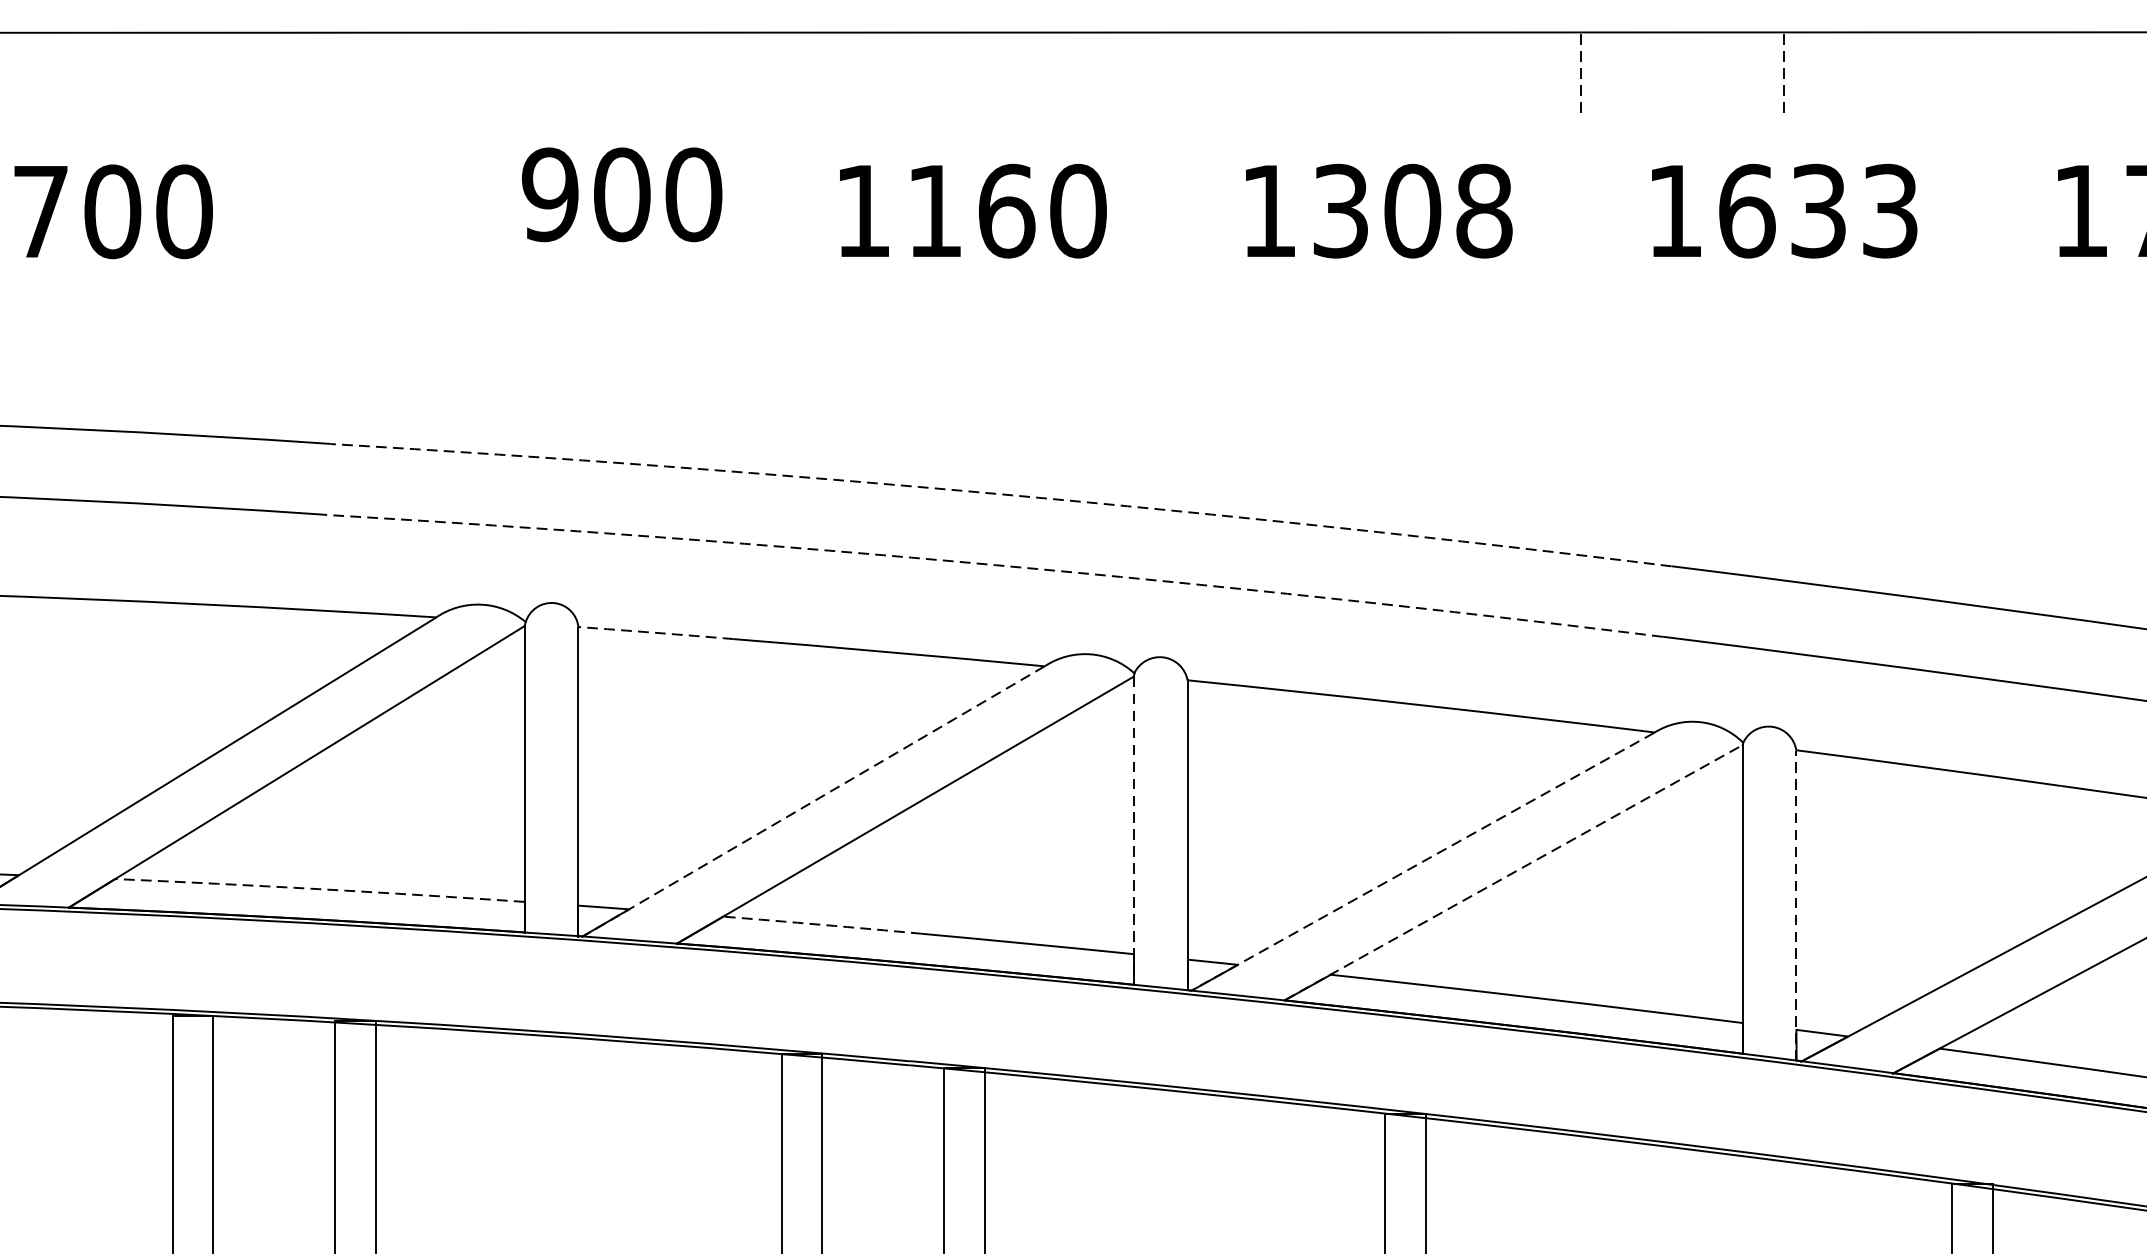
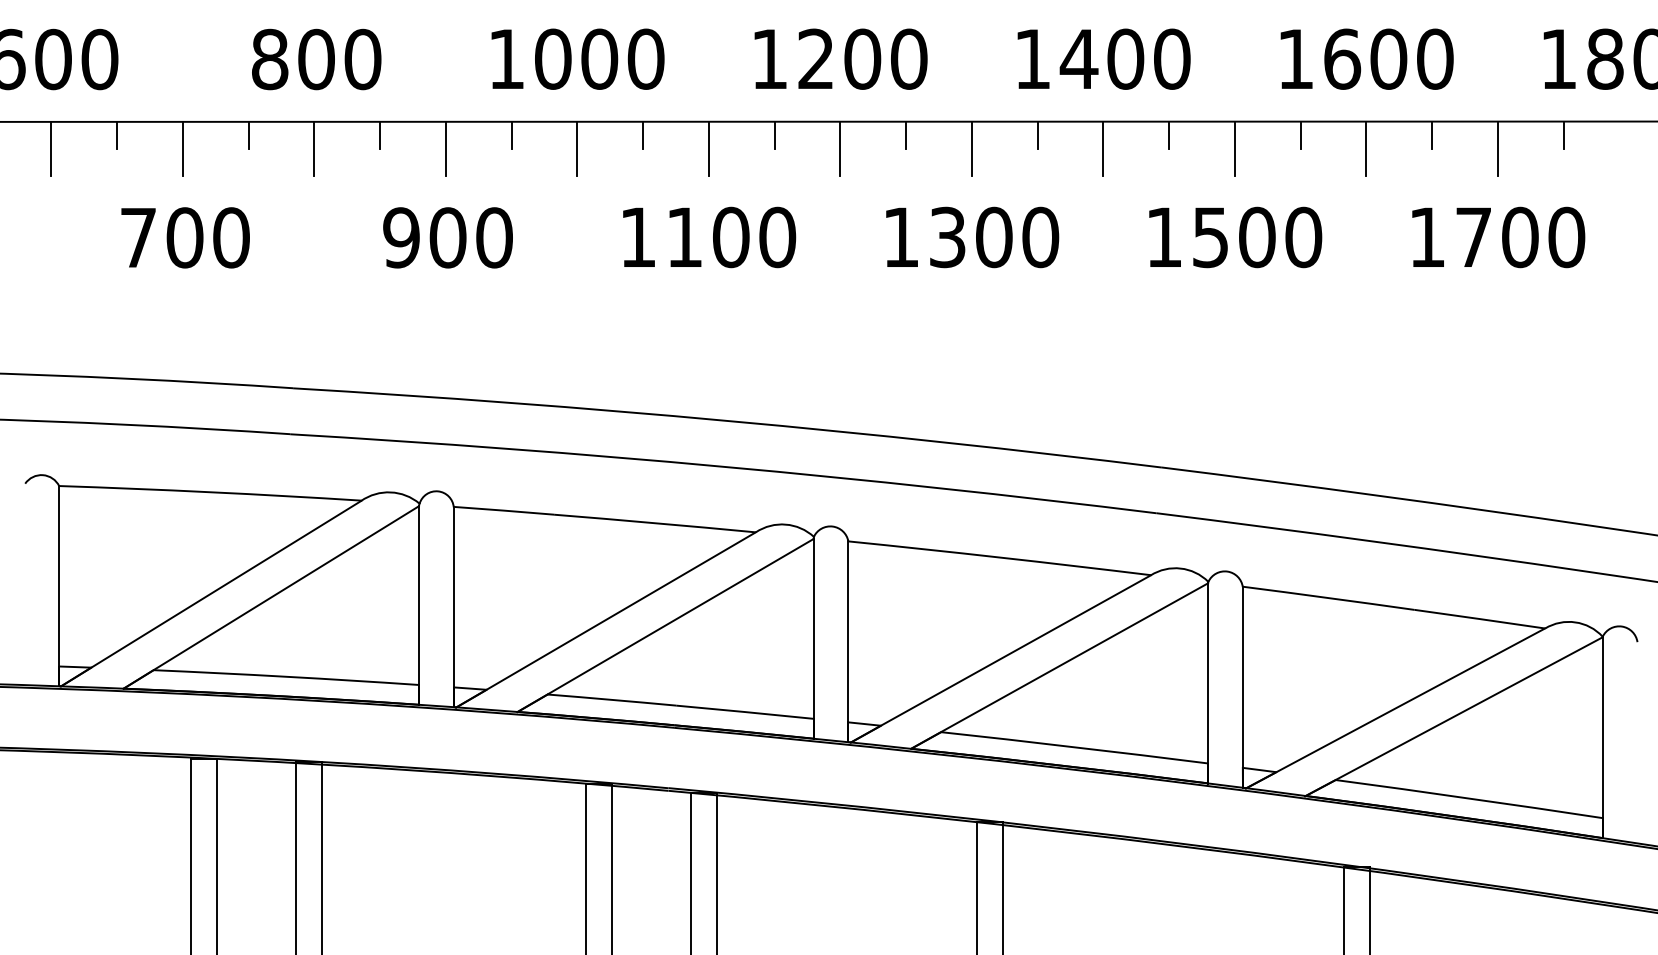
line: (59, 53) -> (117, 135), added
line: (261, 53) -> (248, 135), added
line: (465, 53) -> (380, 135), added
line: (667, 53) -> (511, 135), added
line: (871, 53) -> (643, 135), added
line: (1073, 53) -> (774, 135), added
line: (1277, 53) -> (906, 135), added
line: (1479, 53) -> (1037, 135), added
line: (1683, 53) -> (1169, 135), added
line: (1885, 53) -> (1300, 135), added
line: (2089, 53) -> (1432, 135), added
line: (159, 73) -> (182, 148), added
line: (363, 73) -> (314, 148), added
line: (565, 73) -> (445, 148), added
line: (769, 73) -> (577, 148), added
line: (971, 73) -> (708, 148), added
line: (1175, 73) -> (840, 148), added
line: (1377, 73) -> (971, 148), added
line: (1987, 73) -> (1366, 148), added
line: (1581, 75) -> (1103, 149), dashed -> solid
line: (1783, 75) -> (1234, 149), dashed -> solid
text: (621, 194) -> (447, 237), moved
text: (1007, 209) -> (731, 236), 1160 -> 1100
text: (113, 211) -> (185, 237), moved
text: (1484, 211) -> (1040, 237), 1308 -> 1300
text: (1819, 211) -> (1257, 237), 1633 -> 1500
arc: (1002, 493) -> (728, 420), dashed -> solid
arc: (994, 564) -> (723, 466), dashed -> solid
arc: (655, 632) -> (503, 510), dashed -> solid
line: (812, 802) -> (605, 620), dashed -> solid
line: (1133, 830) -> (813, 638), dashed -> solid
line: (1422, 862) -> (1000, 659), dashed -> solid
line: (1513, 873) -> (1059, 666), dashed -> solid
arc: (320, 888) -> (286, 676), dashed -> solid
line: (1795, 905) -> (1242, 687), dashed -> solid
arc: (821, 924) -> (611, 699), dashed -> solid

